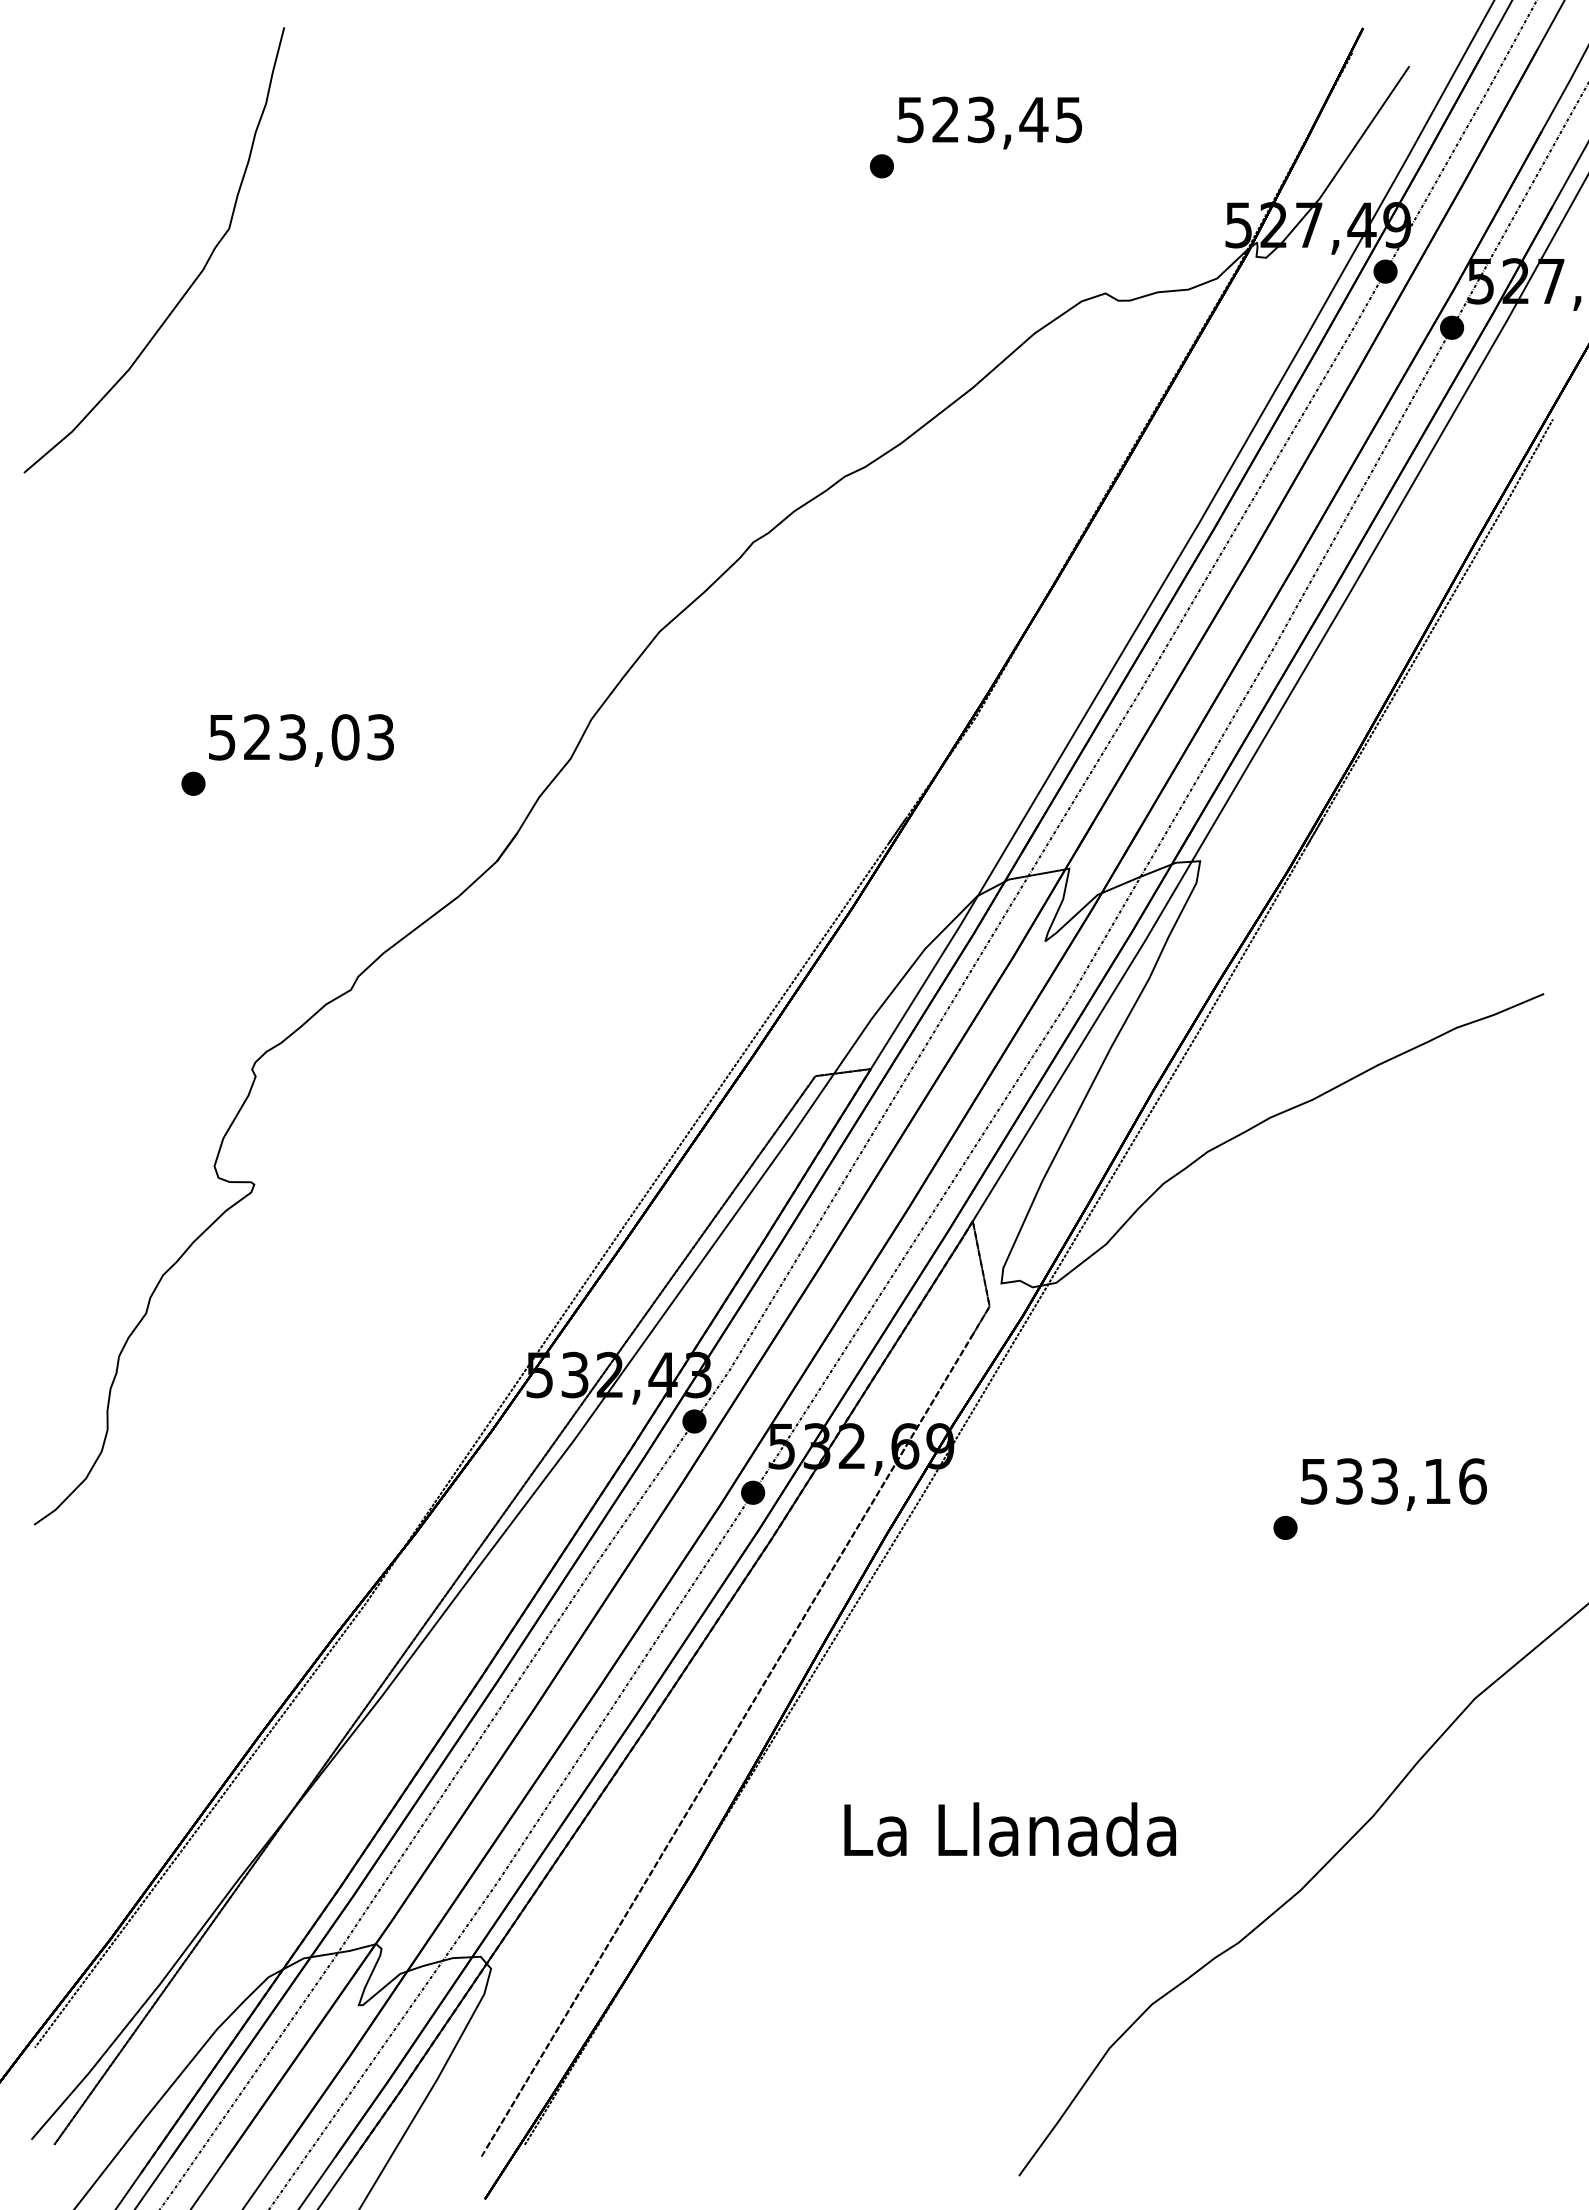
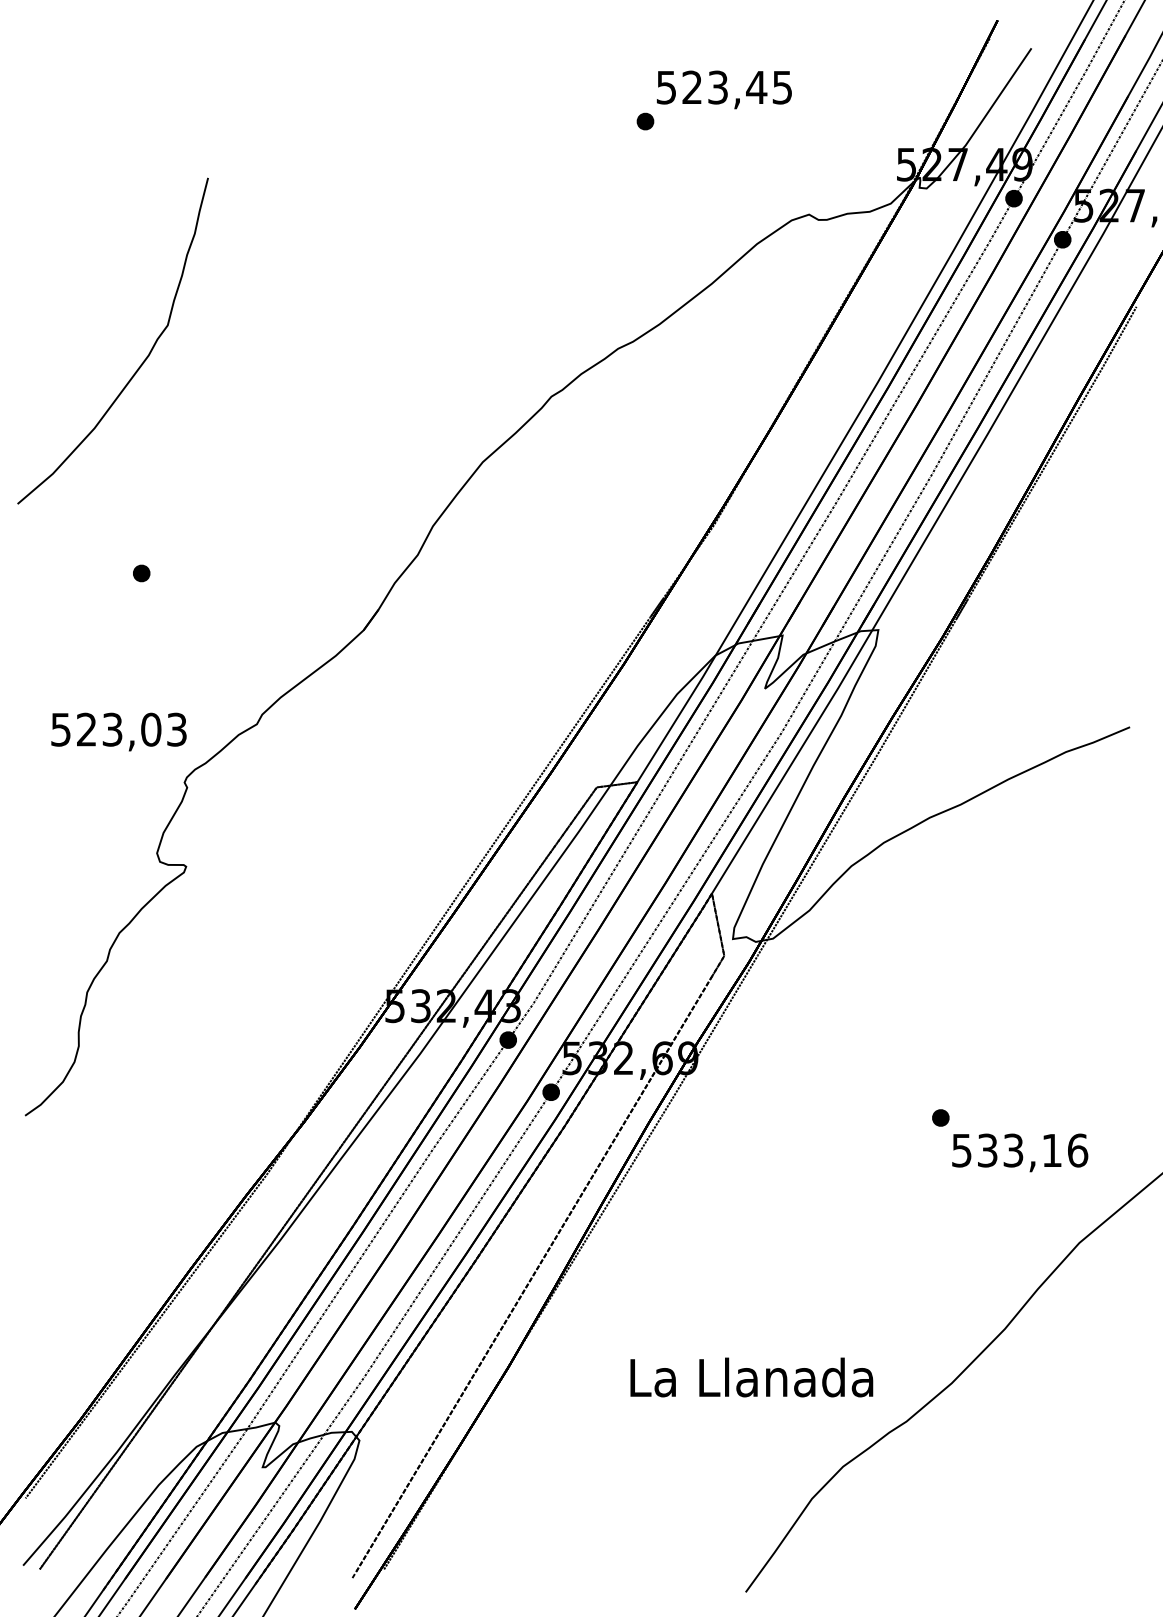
curve: (194, 279) -> (142, 362), moved
text: (301, 740) -> (119, 732), moved
text: (1393, 1484) -> (1019, 1152), moved
text: (1009, 1829) -> (751, 1377), moved

